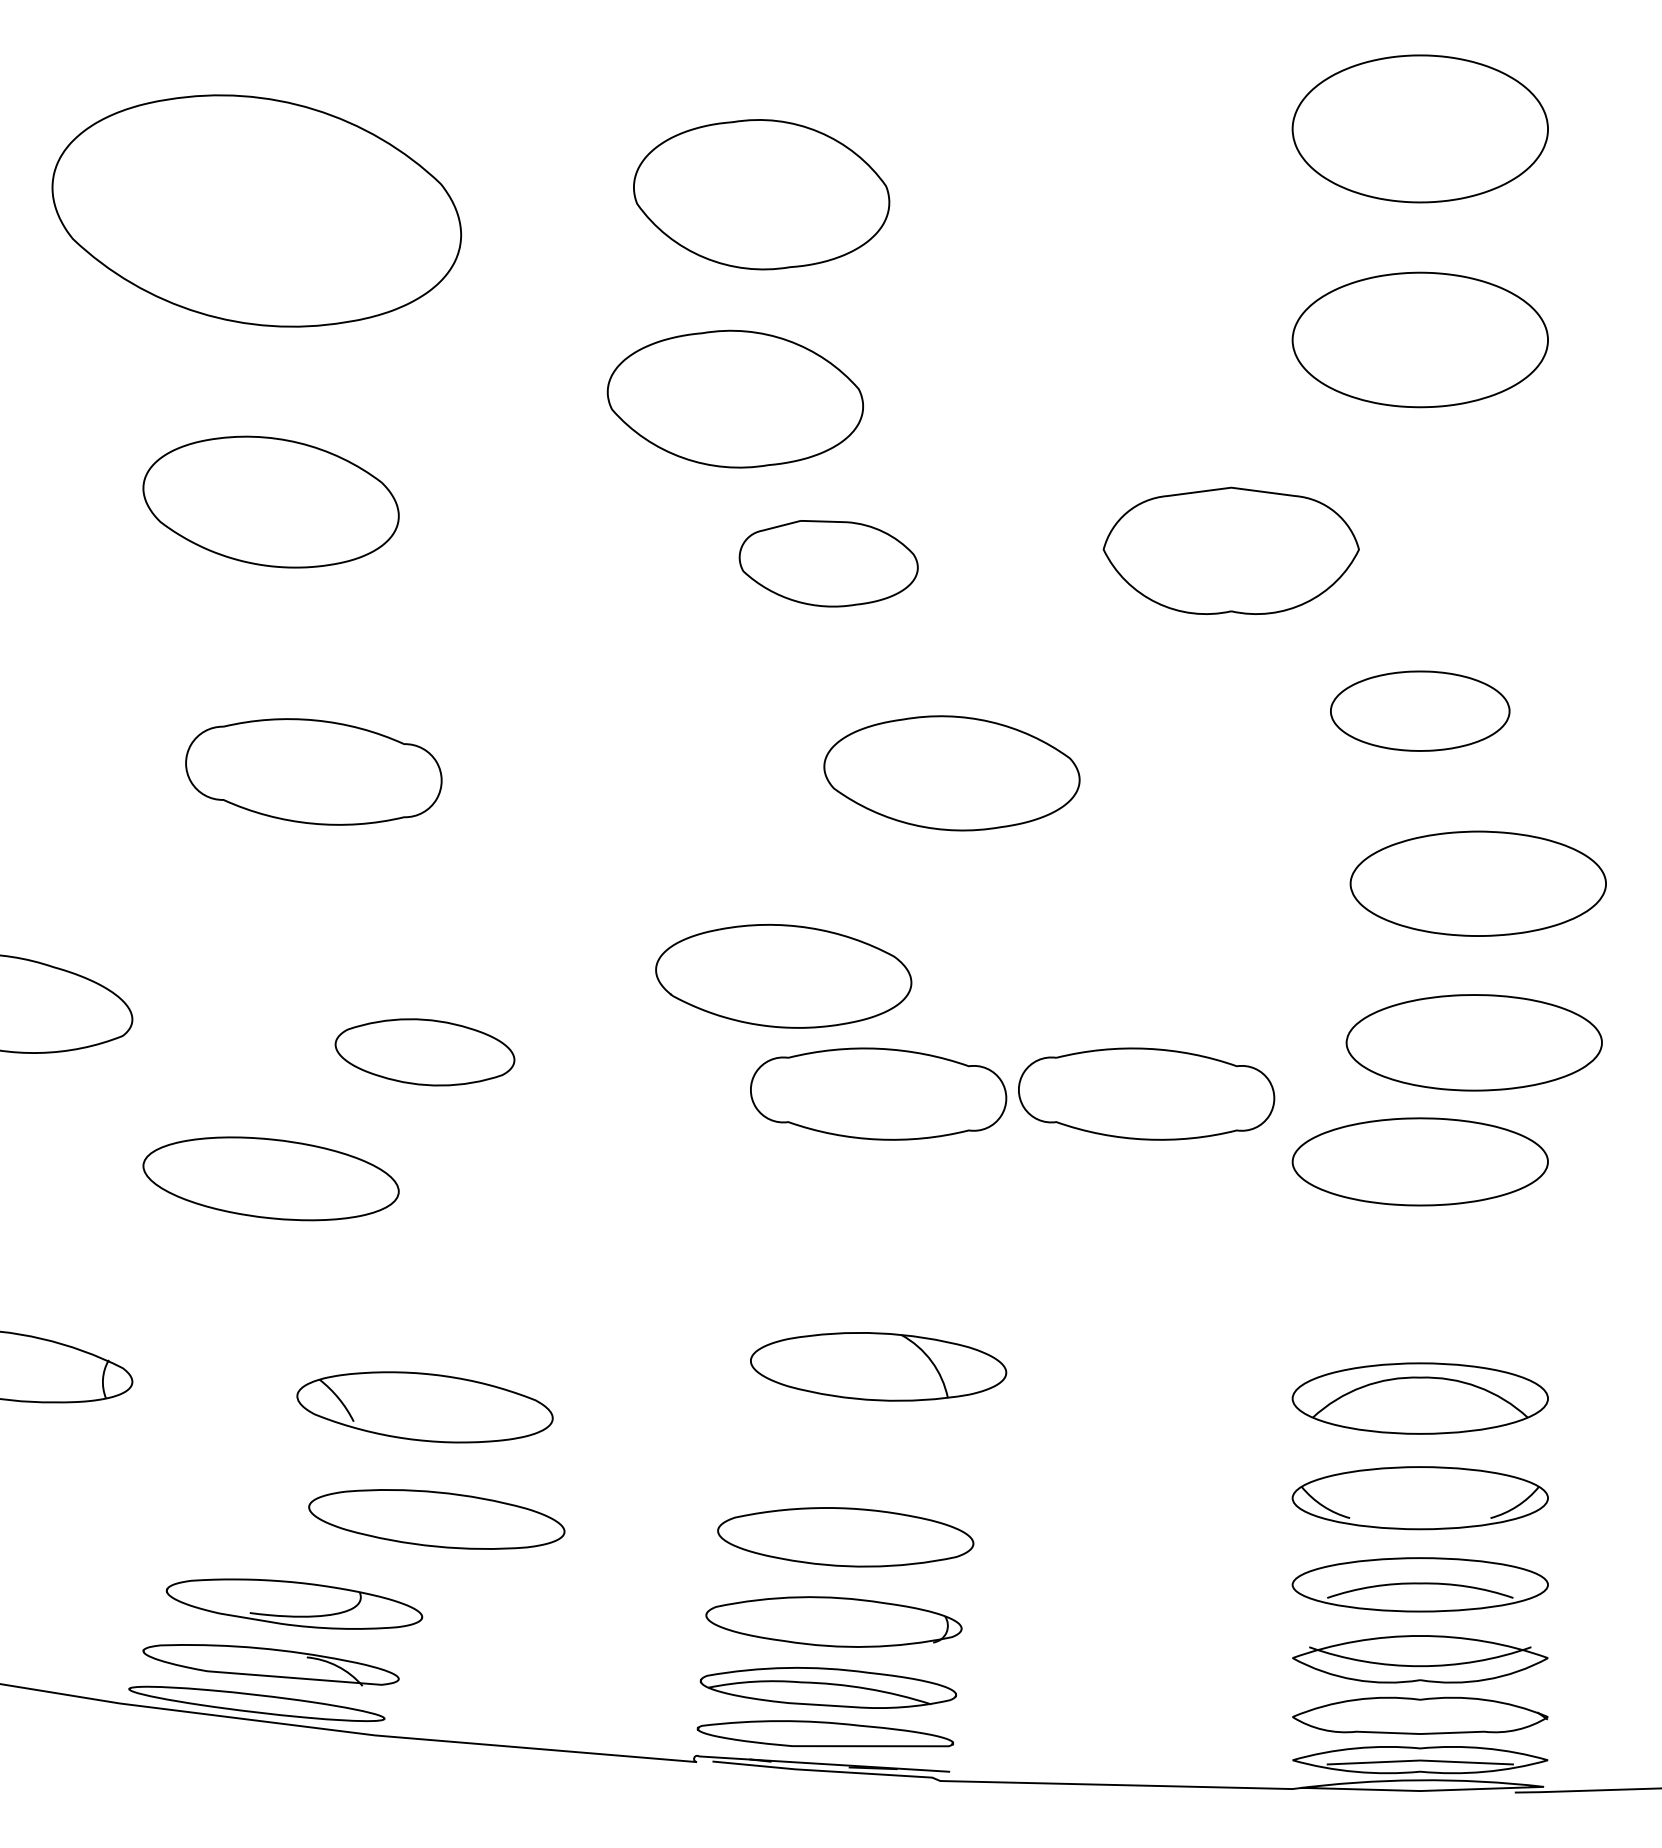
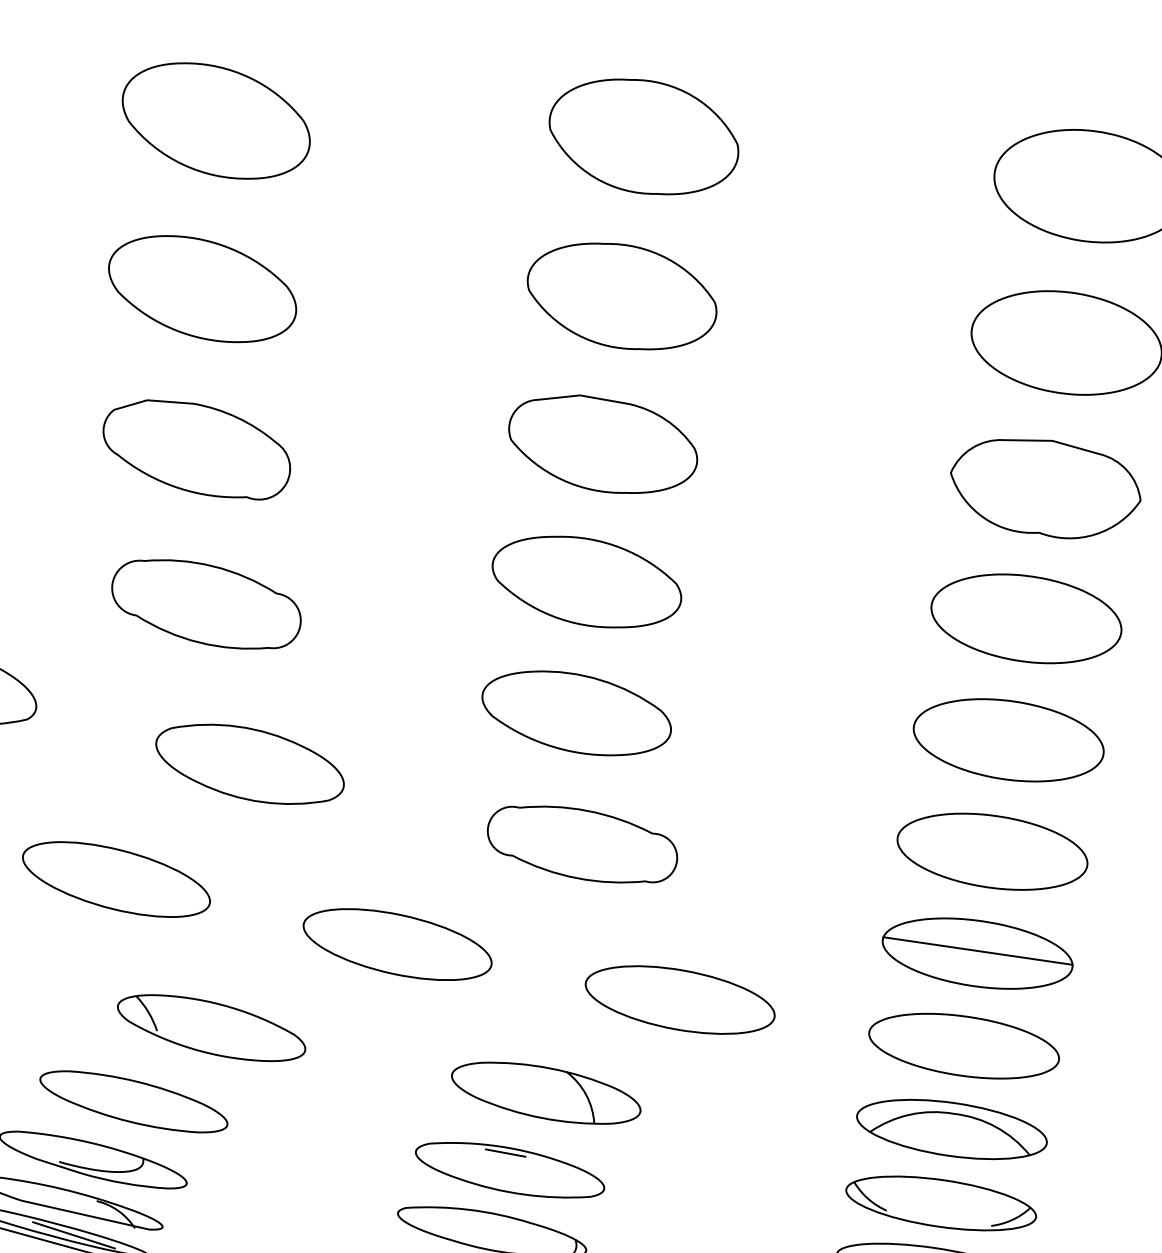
part: (761, 194) -> (643, 136), moved
part: (256, 210) -> (216, 120), size x0.62
part: (734, 398) -> (621, 295), moved
part: (270, 501) -> (202, 288), moved
part: (1230, 550) -> (1045, 487), moved
part: (828, 563) -> (602, 444), size x1.43
part: (294, 646) -> (197, 448), added
part: (1419, 710) -> (1025, 618), size x1.43
part: (313, 771) -> (206, 604), moved
part: (951, 773) -> (586, 582), moved
part: (1477, 883) -> (1008, 740), moved
part: (783, 975) -> (576, 712), moved
part: (1473, 1042) -> (991, 851), moved
part: (424, 1052) -> (249, 764), size x1.43
part: (1146, 1093) -> (781, 873), removed
line: (1420, 1158) -> (978, 951), added
part: (270, 1178) -> (116, 879), moved
part: (653, 1261) -> (397, 944), added
part: (1036, 1279) -> (679, 999), added
part: (1419, 1286) -> (963, 1046), added
part: (878, 1366) -> (546, 1092), moved
line: (836, 1515) -> (505, 1153), added
part: (436, 1519) -> (133, 1101), moved
line: (283, 1706) -> (74, 1235), added

